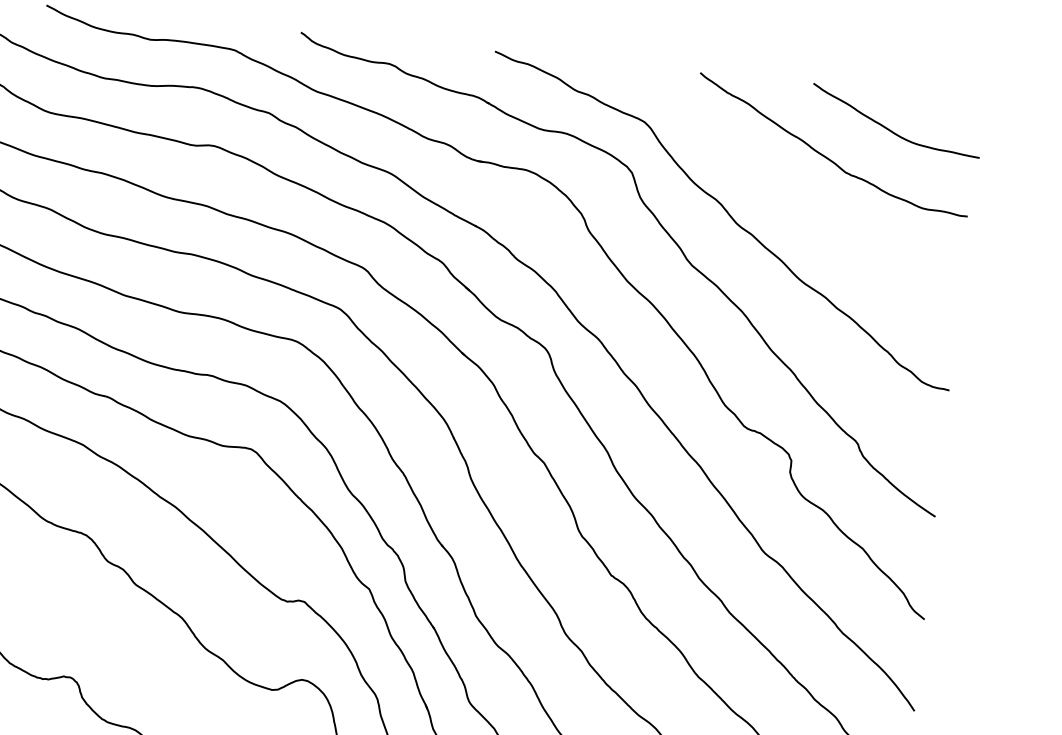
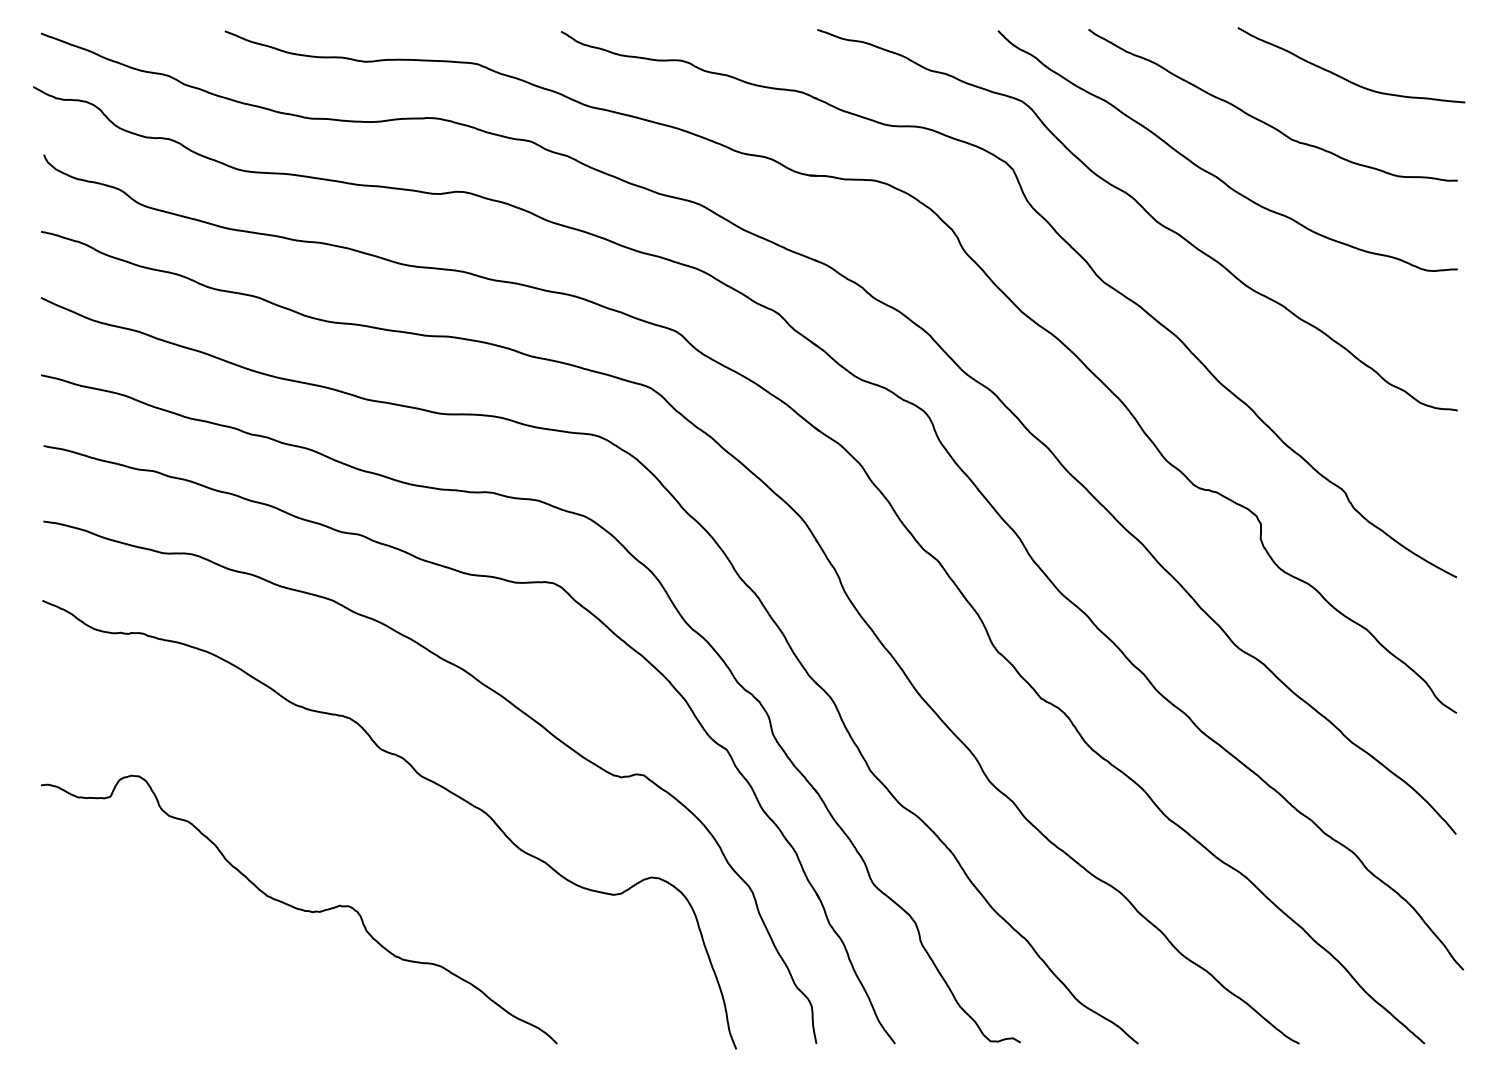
curve: (784, 192) -> (1214, 174), added

